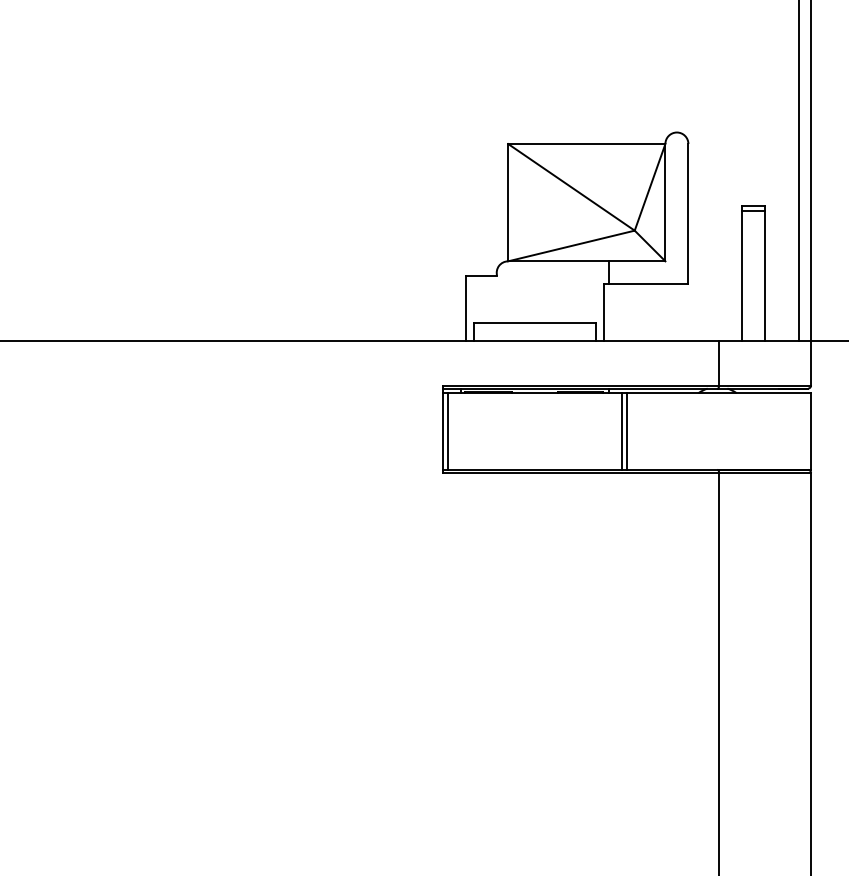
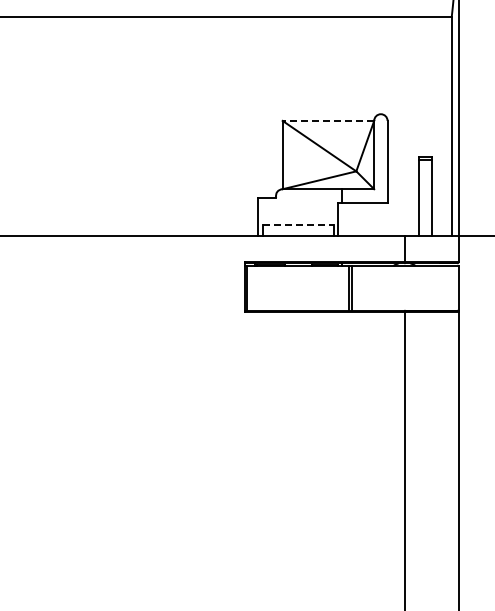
line: (586, 143) -> (328, 120), solid -> dashed
line: (535, 321) -> (298, 224), solid -> dashed

